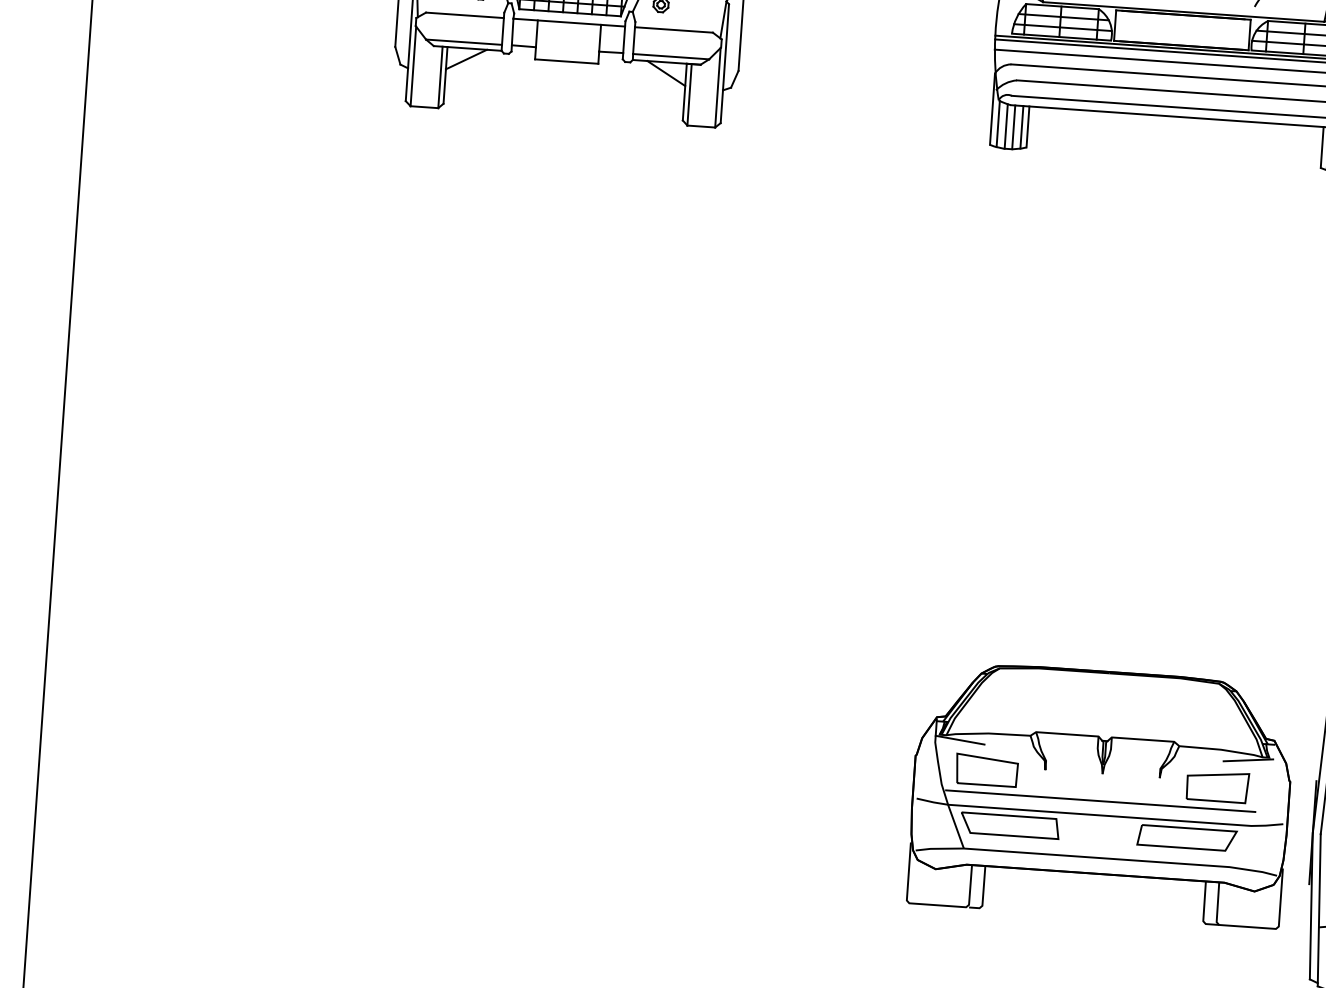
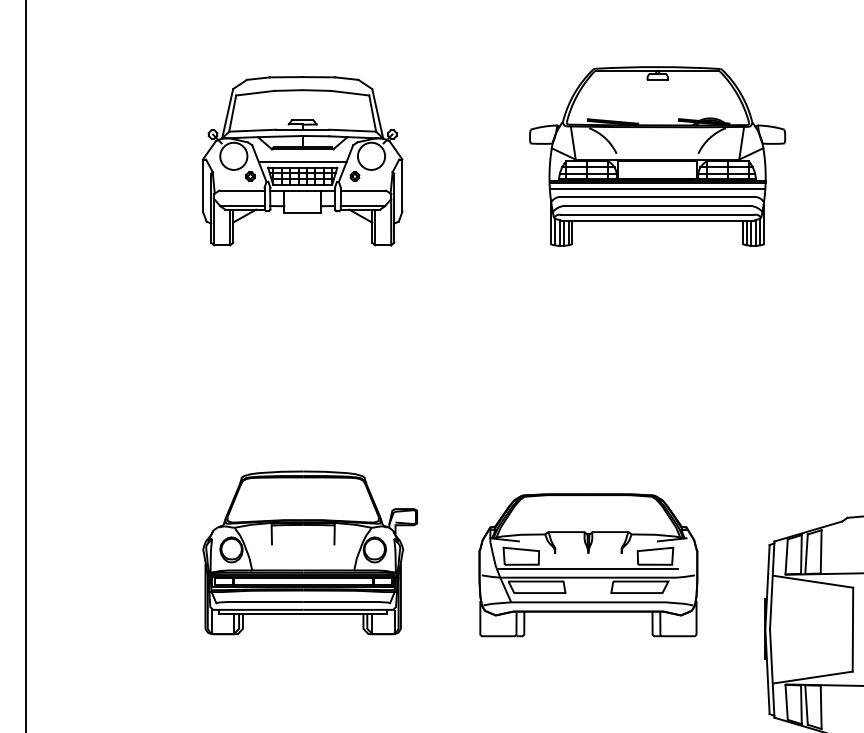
part: (537, 646) -> (309, 552), added
part: (1101, 794) -> (588, 565), moved

